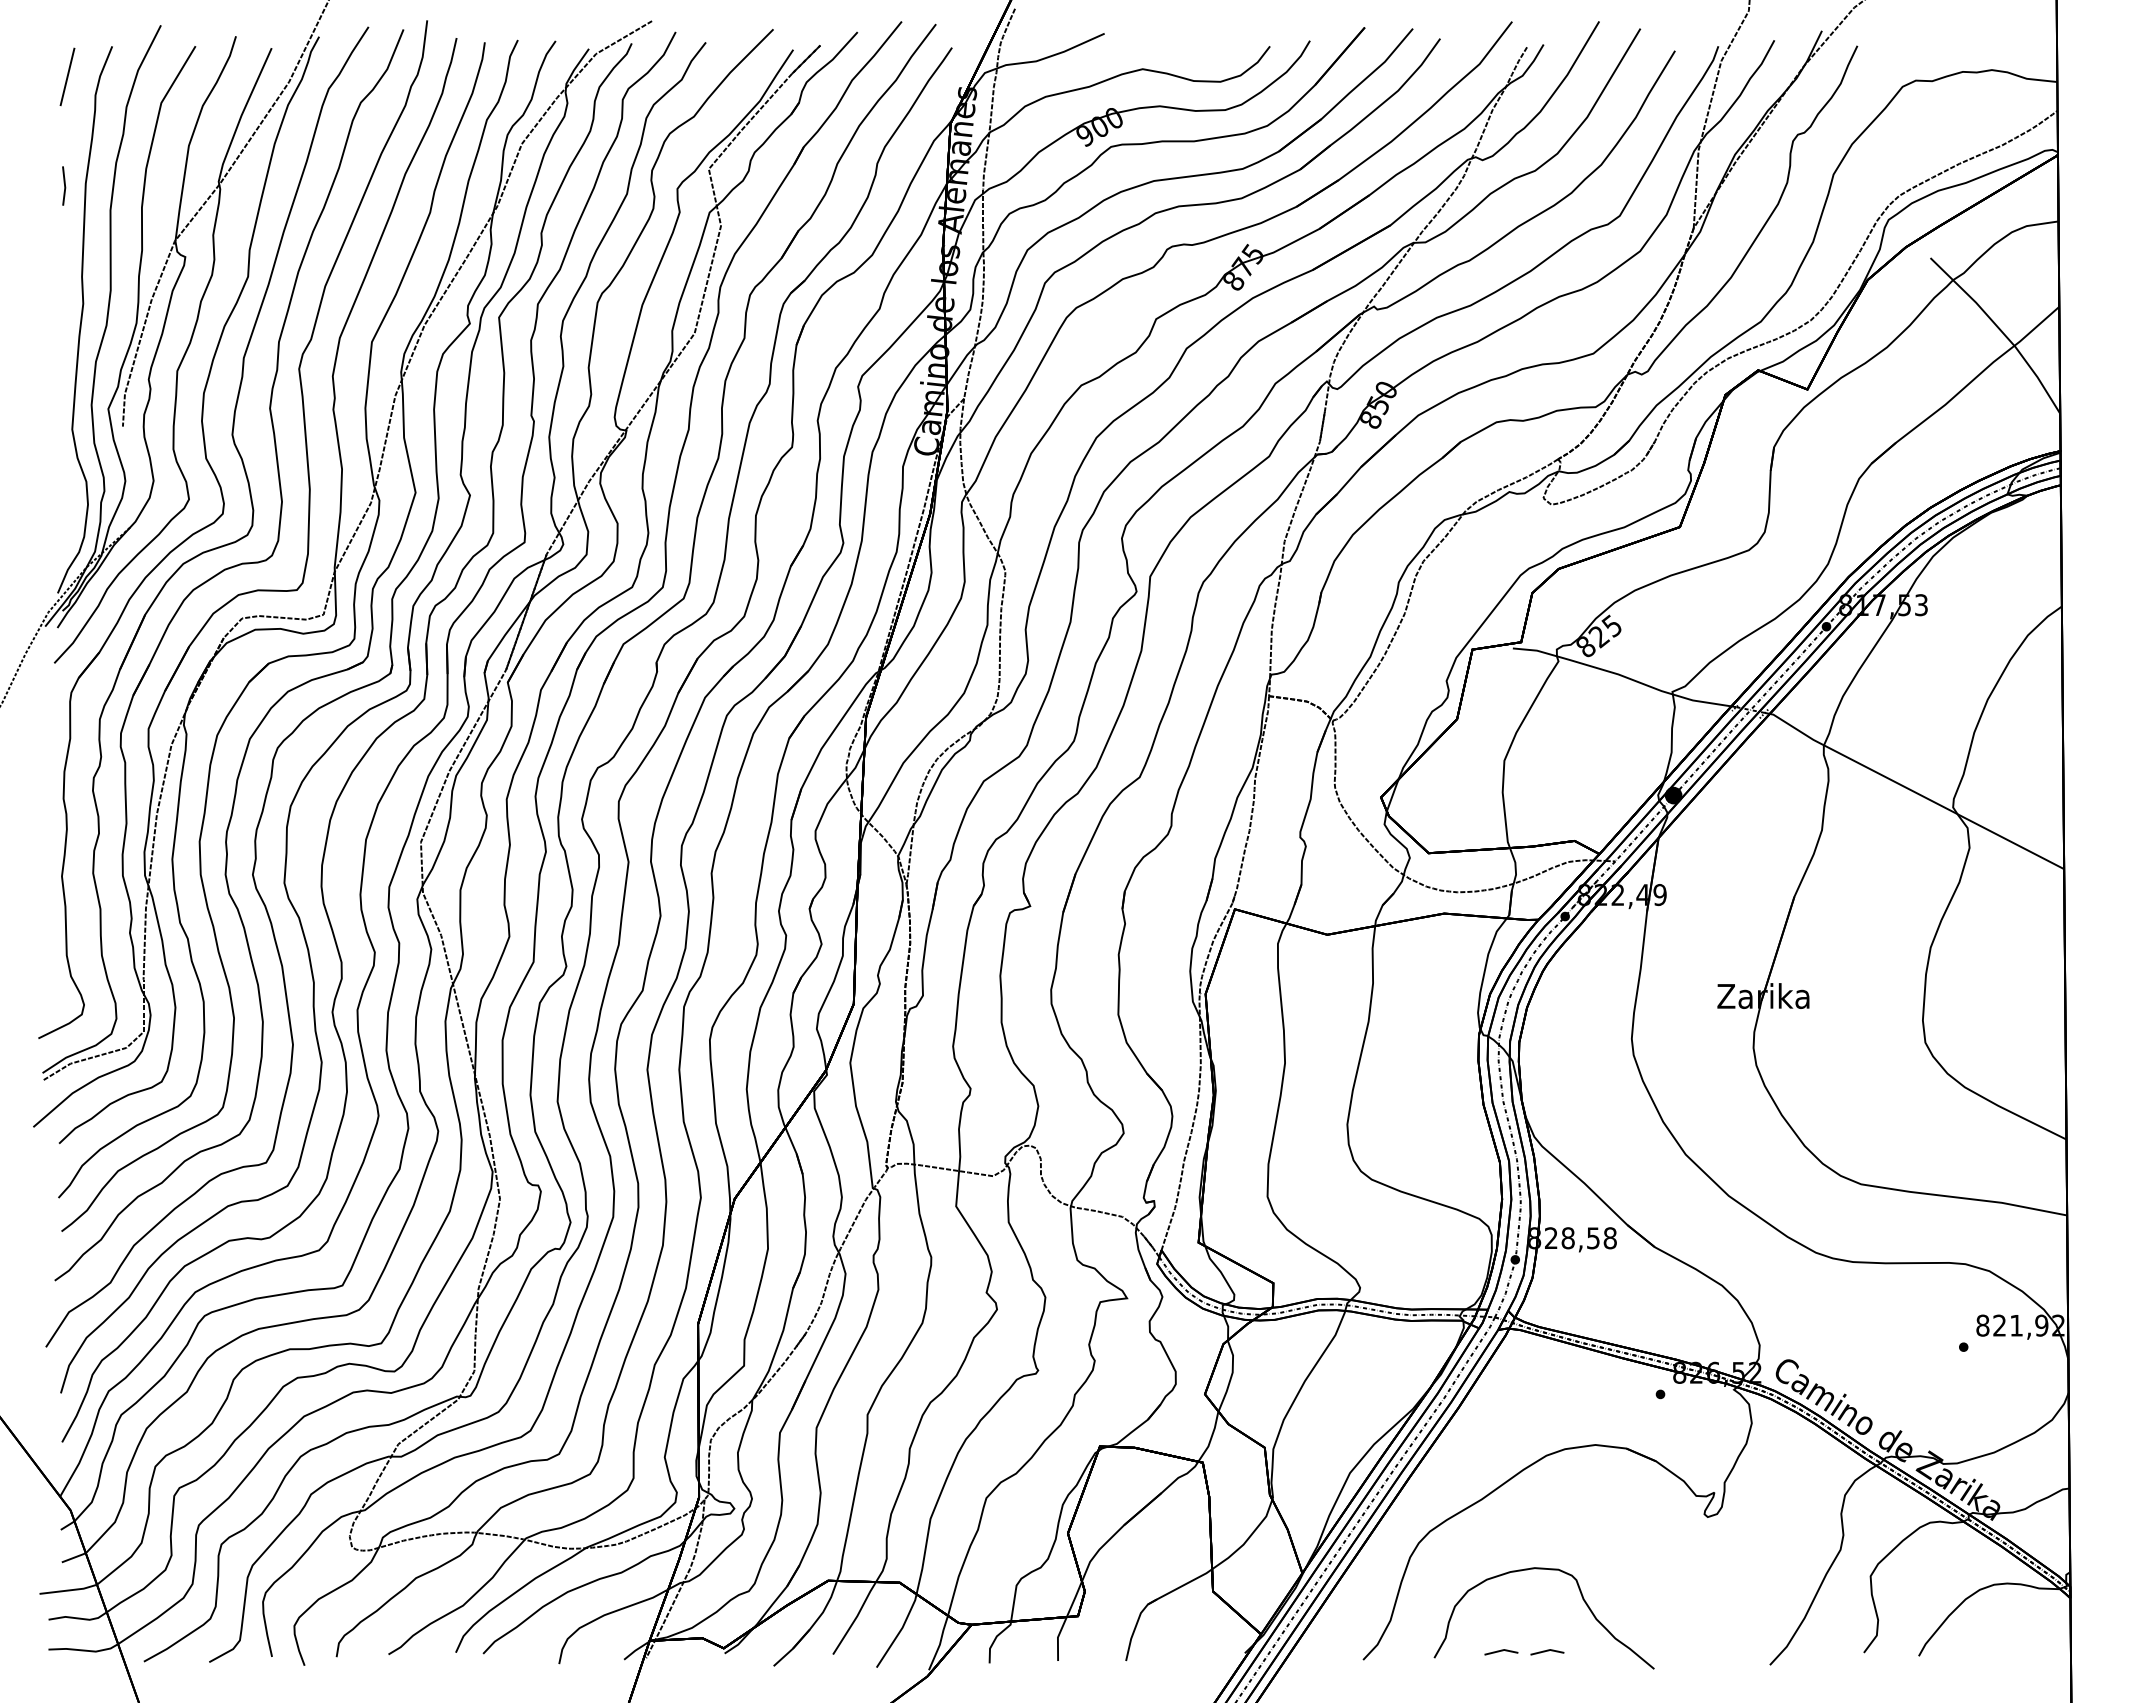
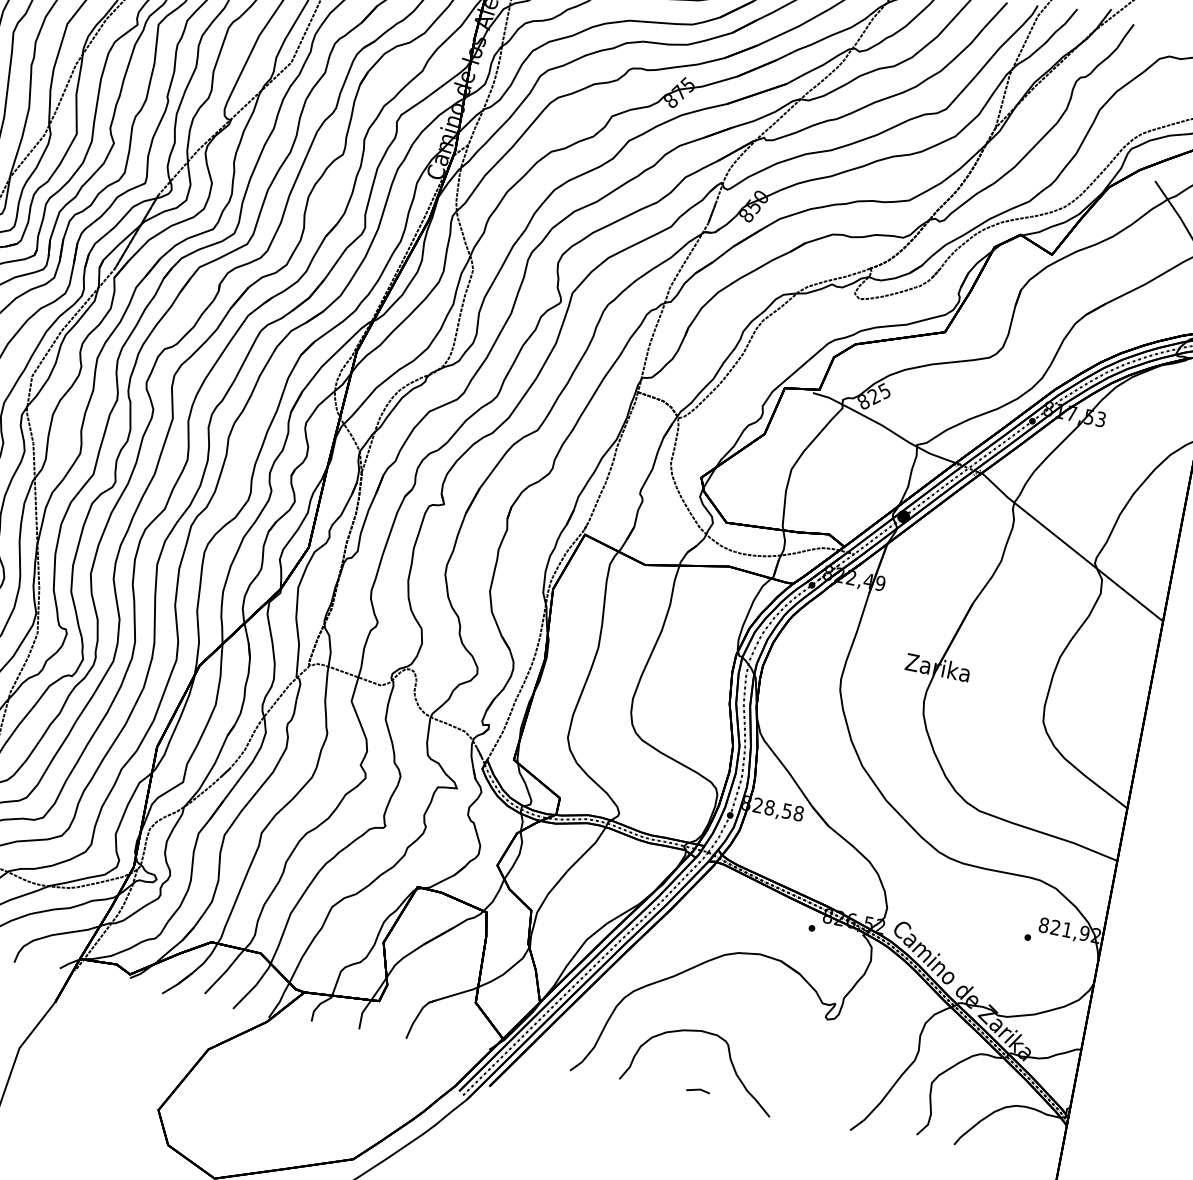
line: (1501, 1651) -> (666, 1083), removed

